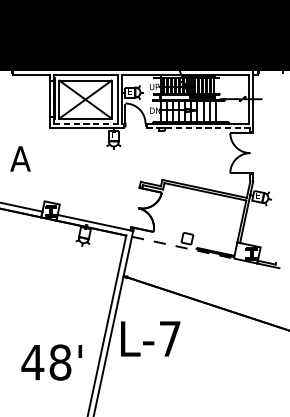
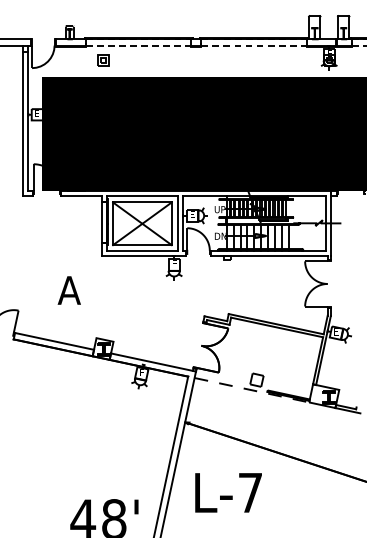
line: (85, 123) -> (142, 250), dashed -> solid
line: (198, 127) -> (269, 255), dashed -> solid
text: (150, 338) -> (228, 492), moved

